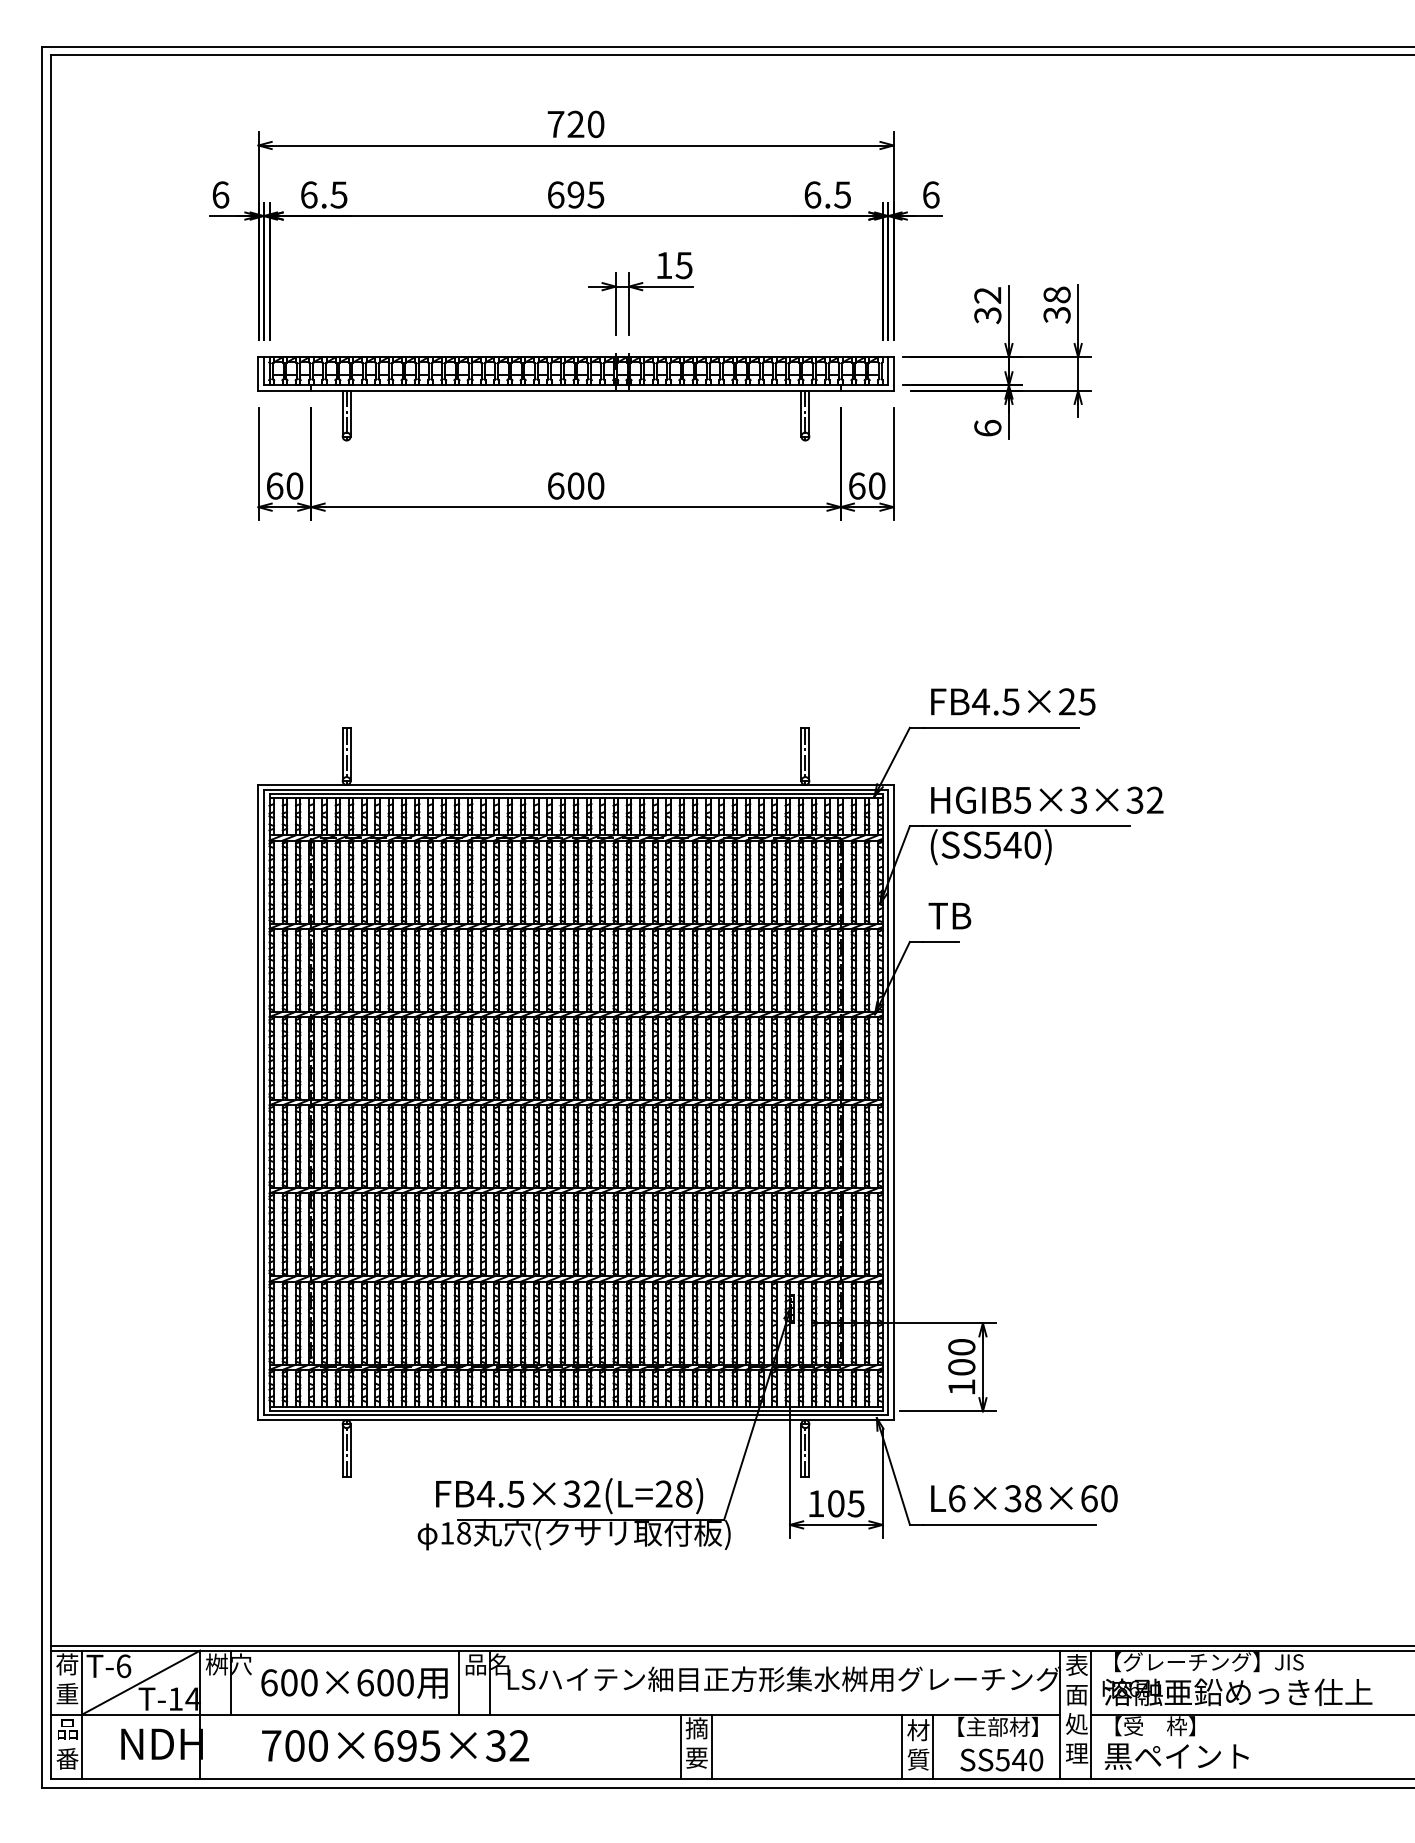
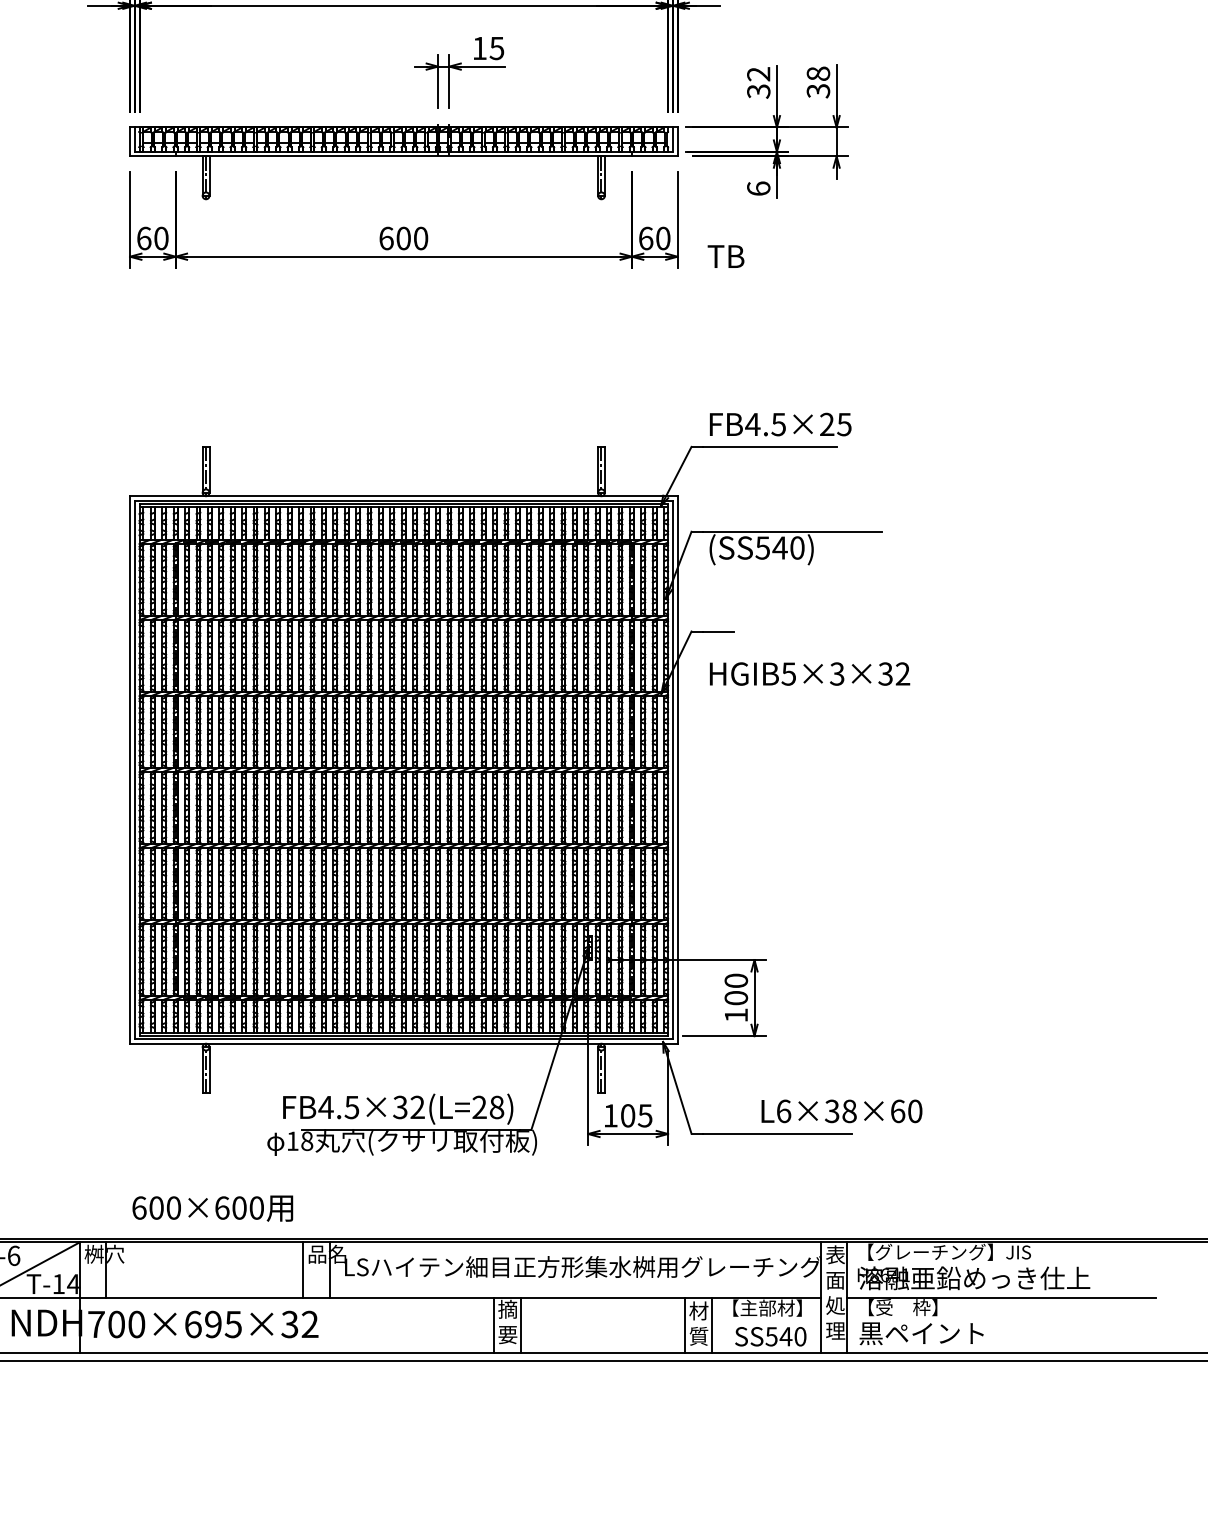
text: (1047, 799) -> (810, 673), moved
text: (949, 915) -> (725, 256), moved
text: (1024, 1498) -> (842, 1111), moved
text: (354, 1683) -> (212, 1208), moved
text: (395, 1745) -> (203, 1324), moved

